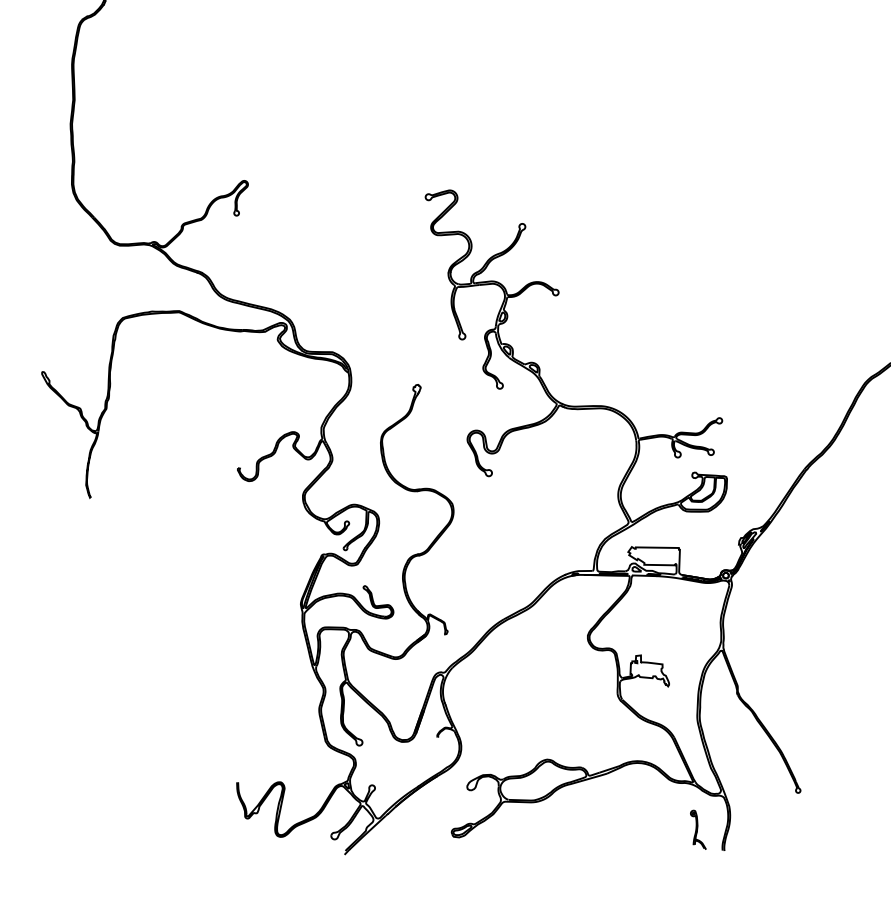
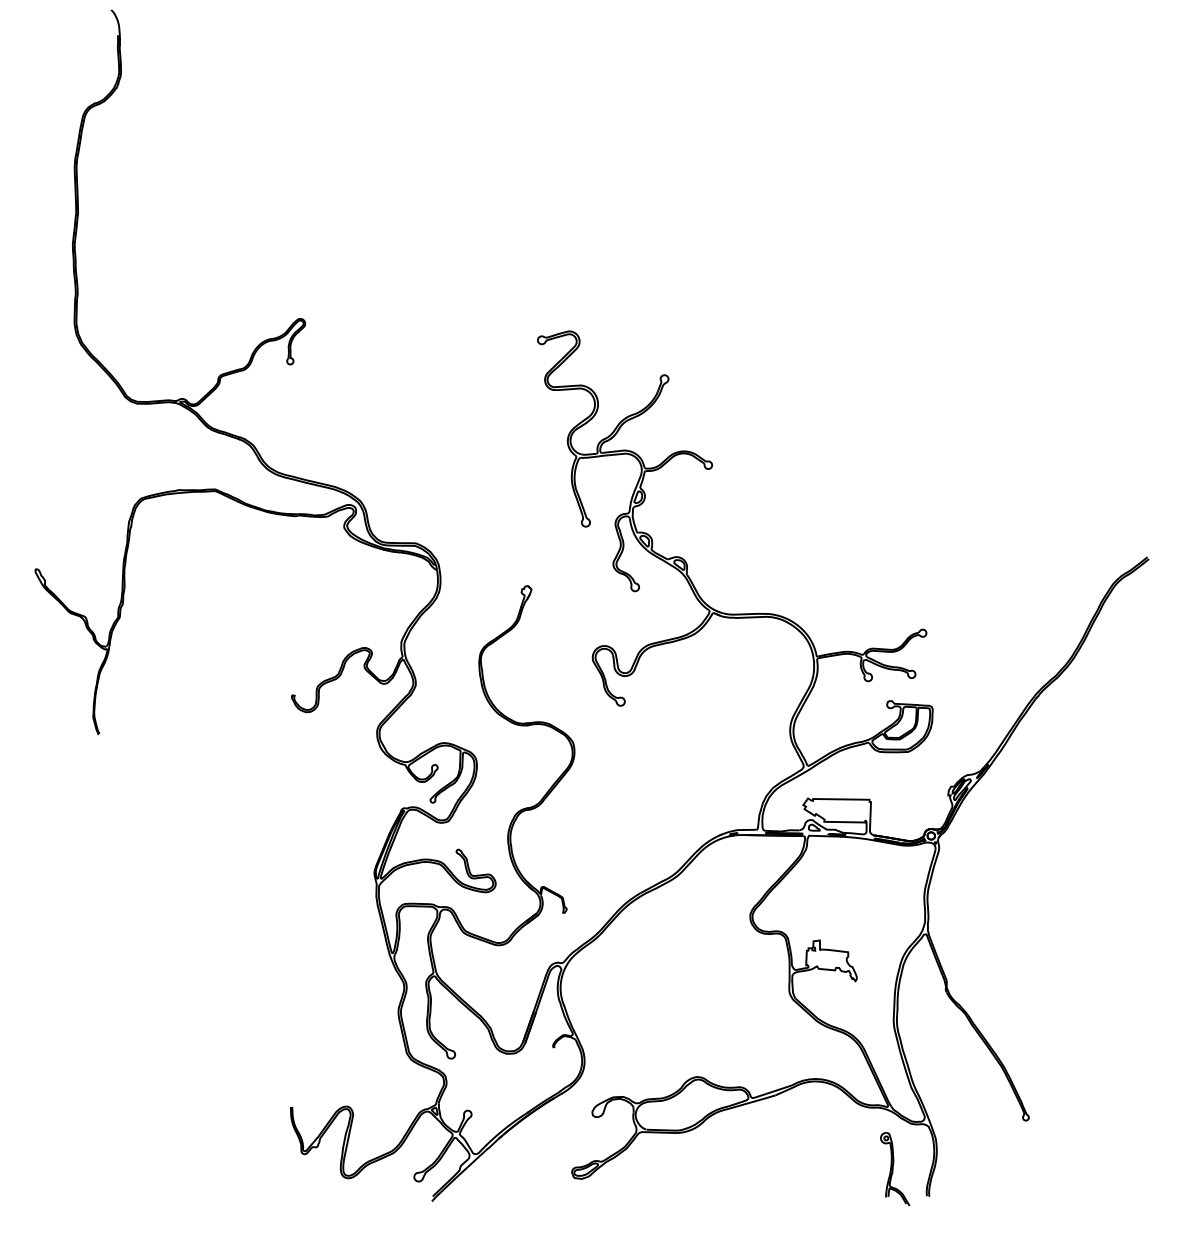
part: (698, 830) -> (895, 1169), size x1.43

